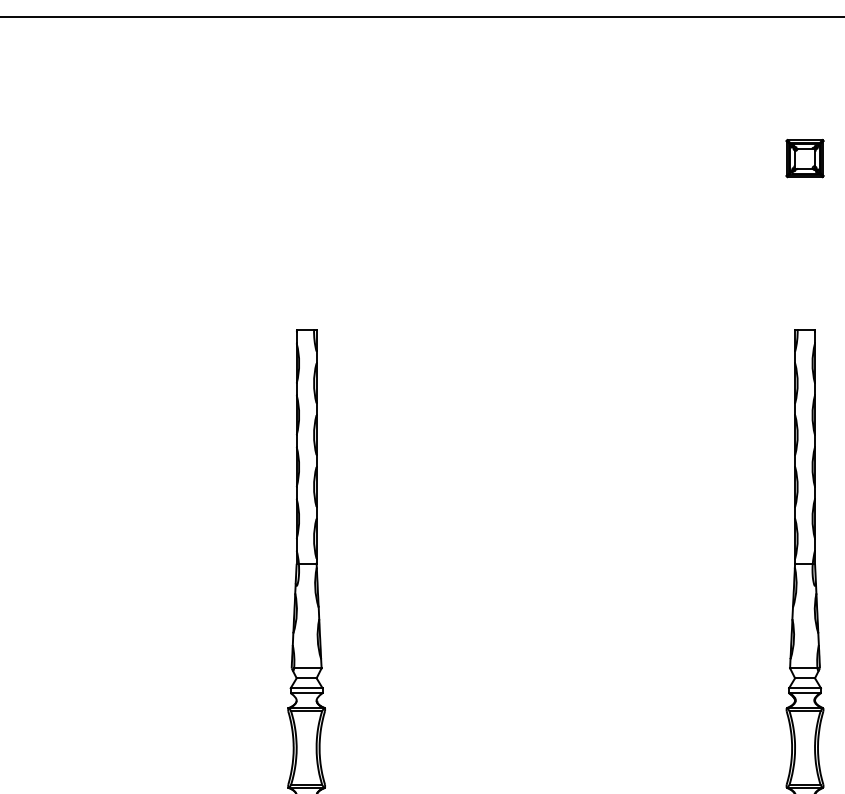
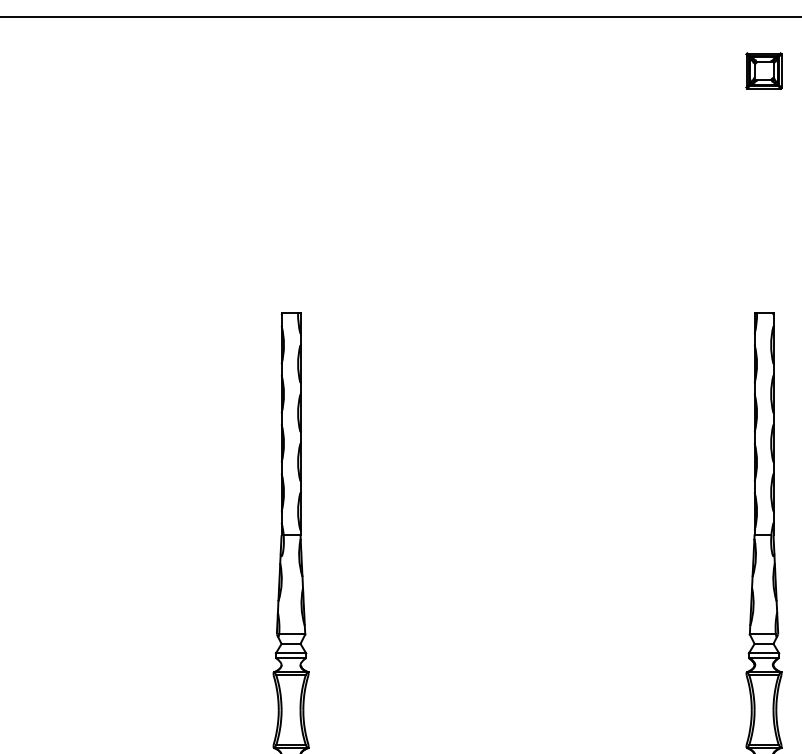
part: (804, 158) -> (763, 70), moved

